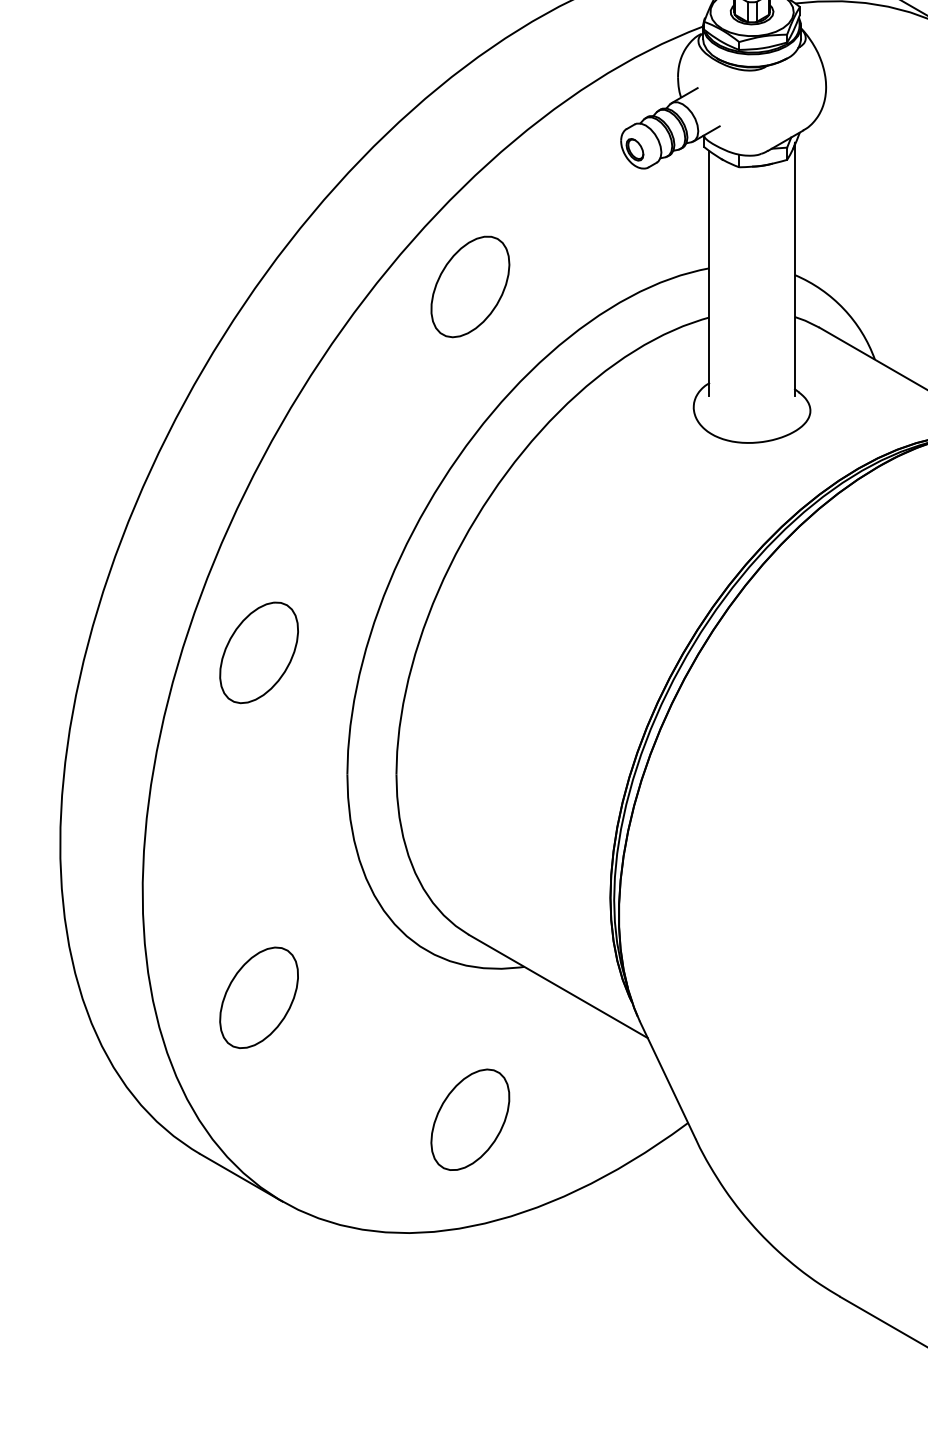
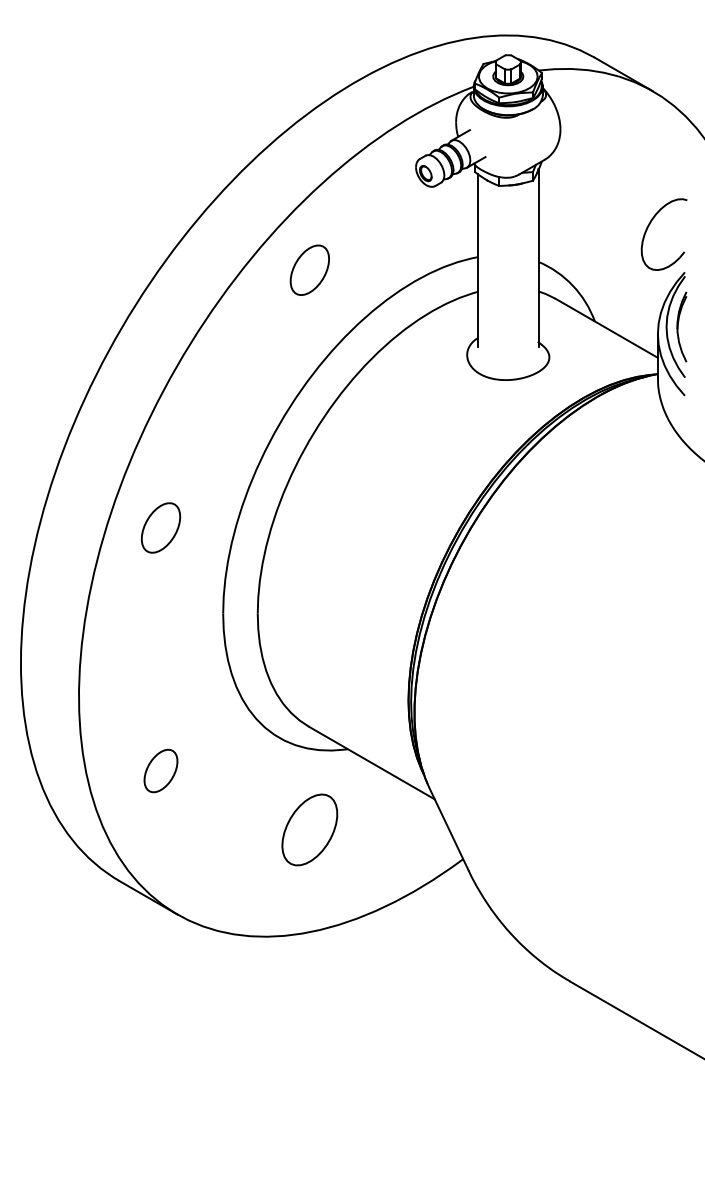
part: (469, 287) -> (309, 270), size x0.7
part: (258, 652) -> (160, 527), size x0.7
part: (258, 997) -> (160, 770), size x0.6
part: (469, 1119) -> (309, 829), moved

